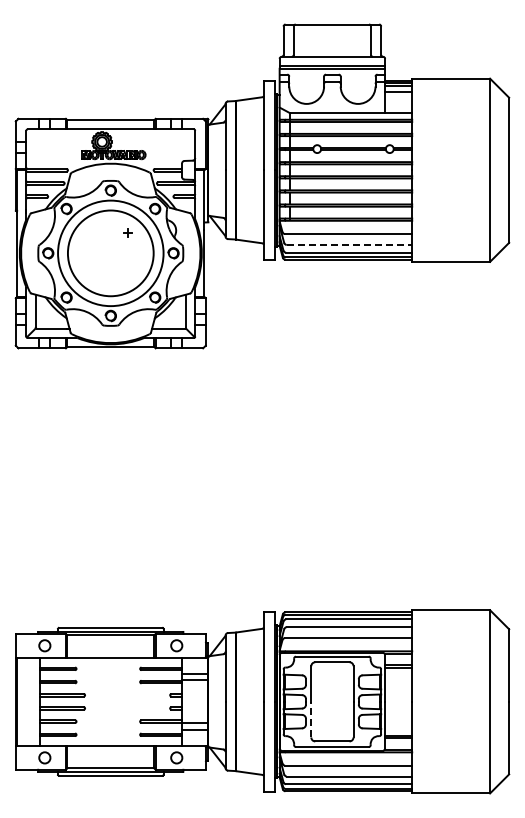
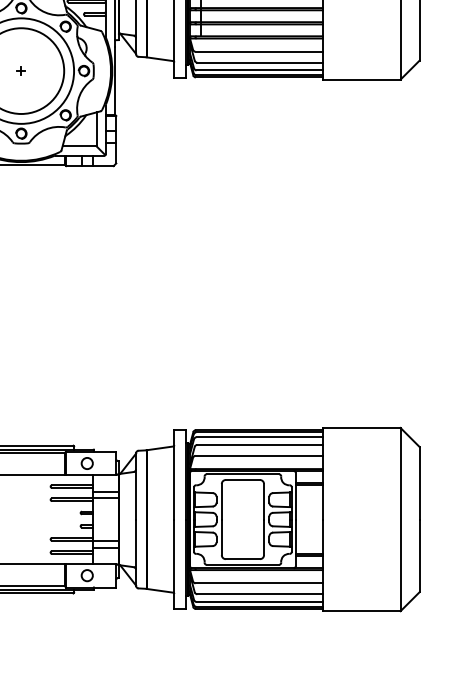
part: (127, 232) -> (21, 70), moved
line: (349, 244) -> (260, 62), dashed -> solid
line: (311, 719) -> (222, 537), dashed -> solid

